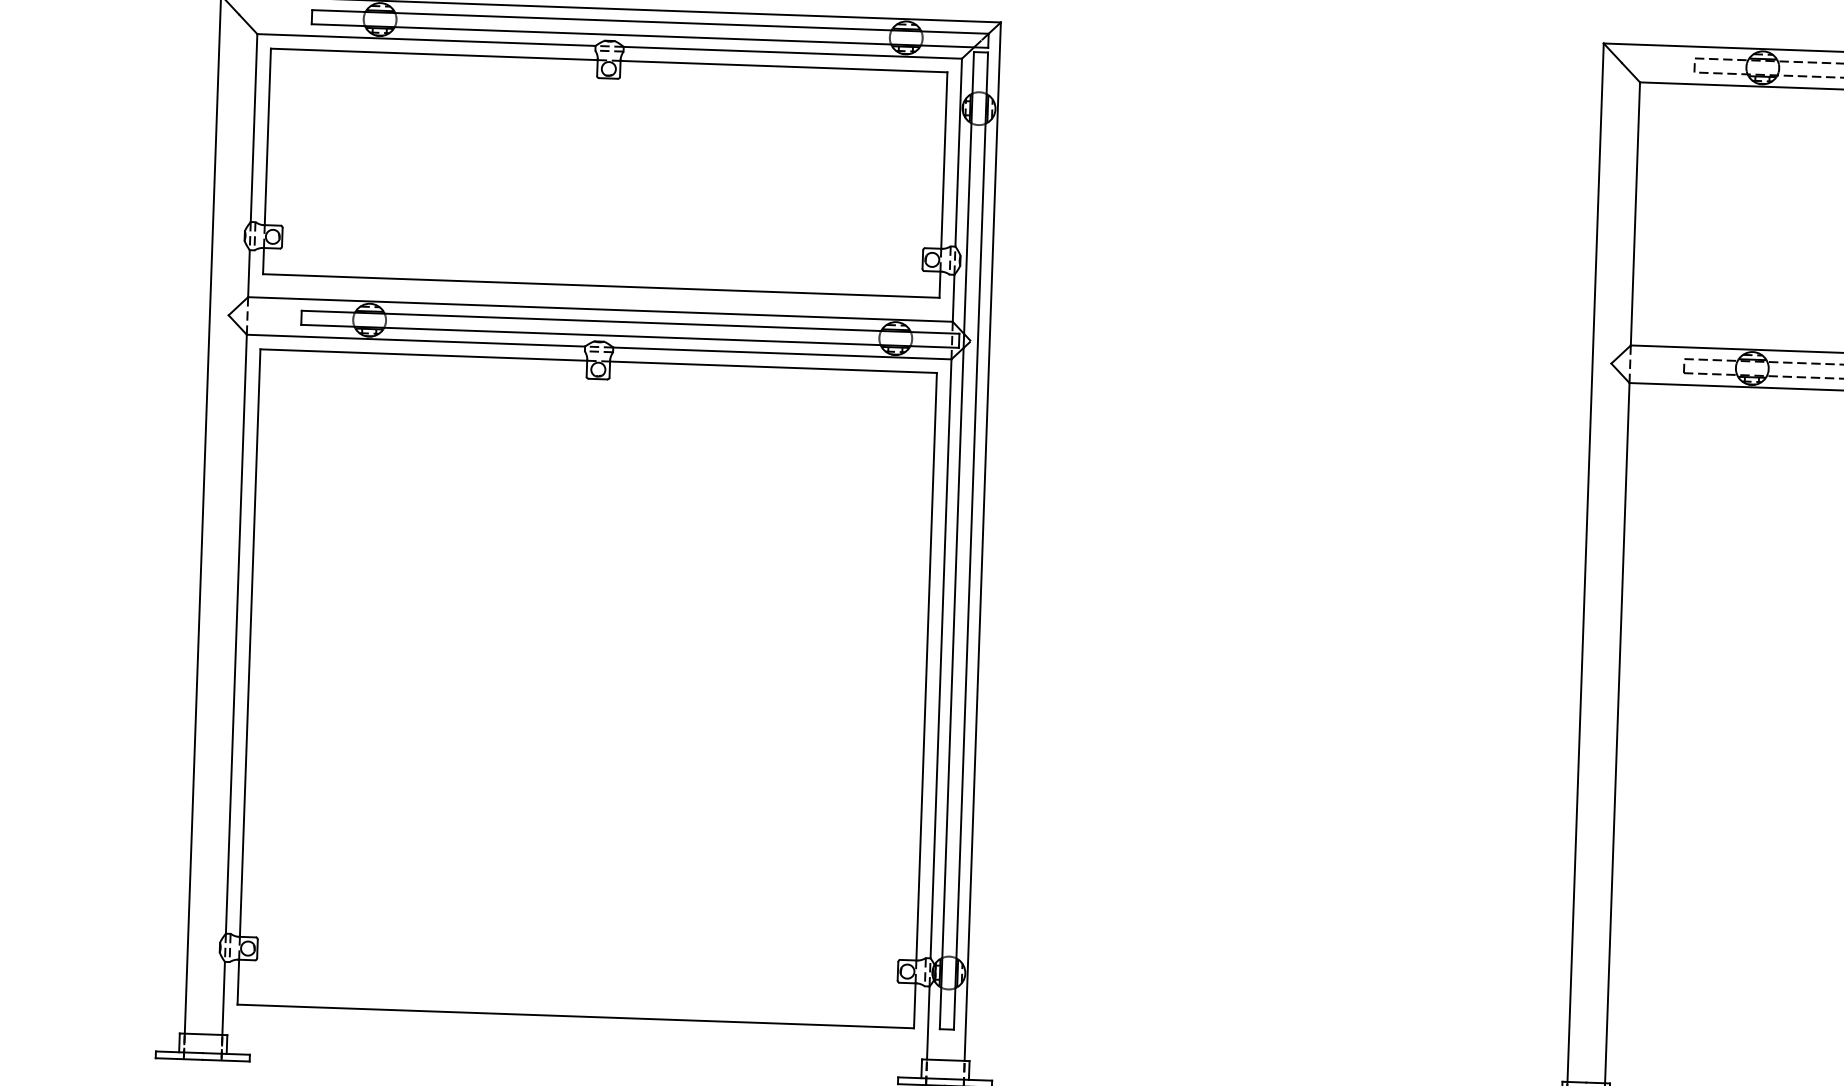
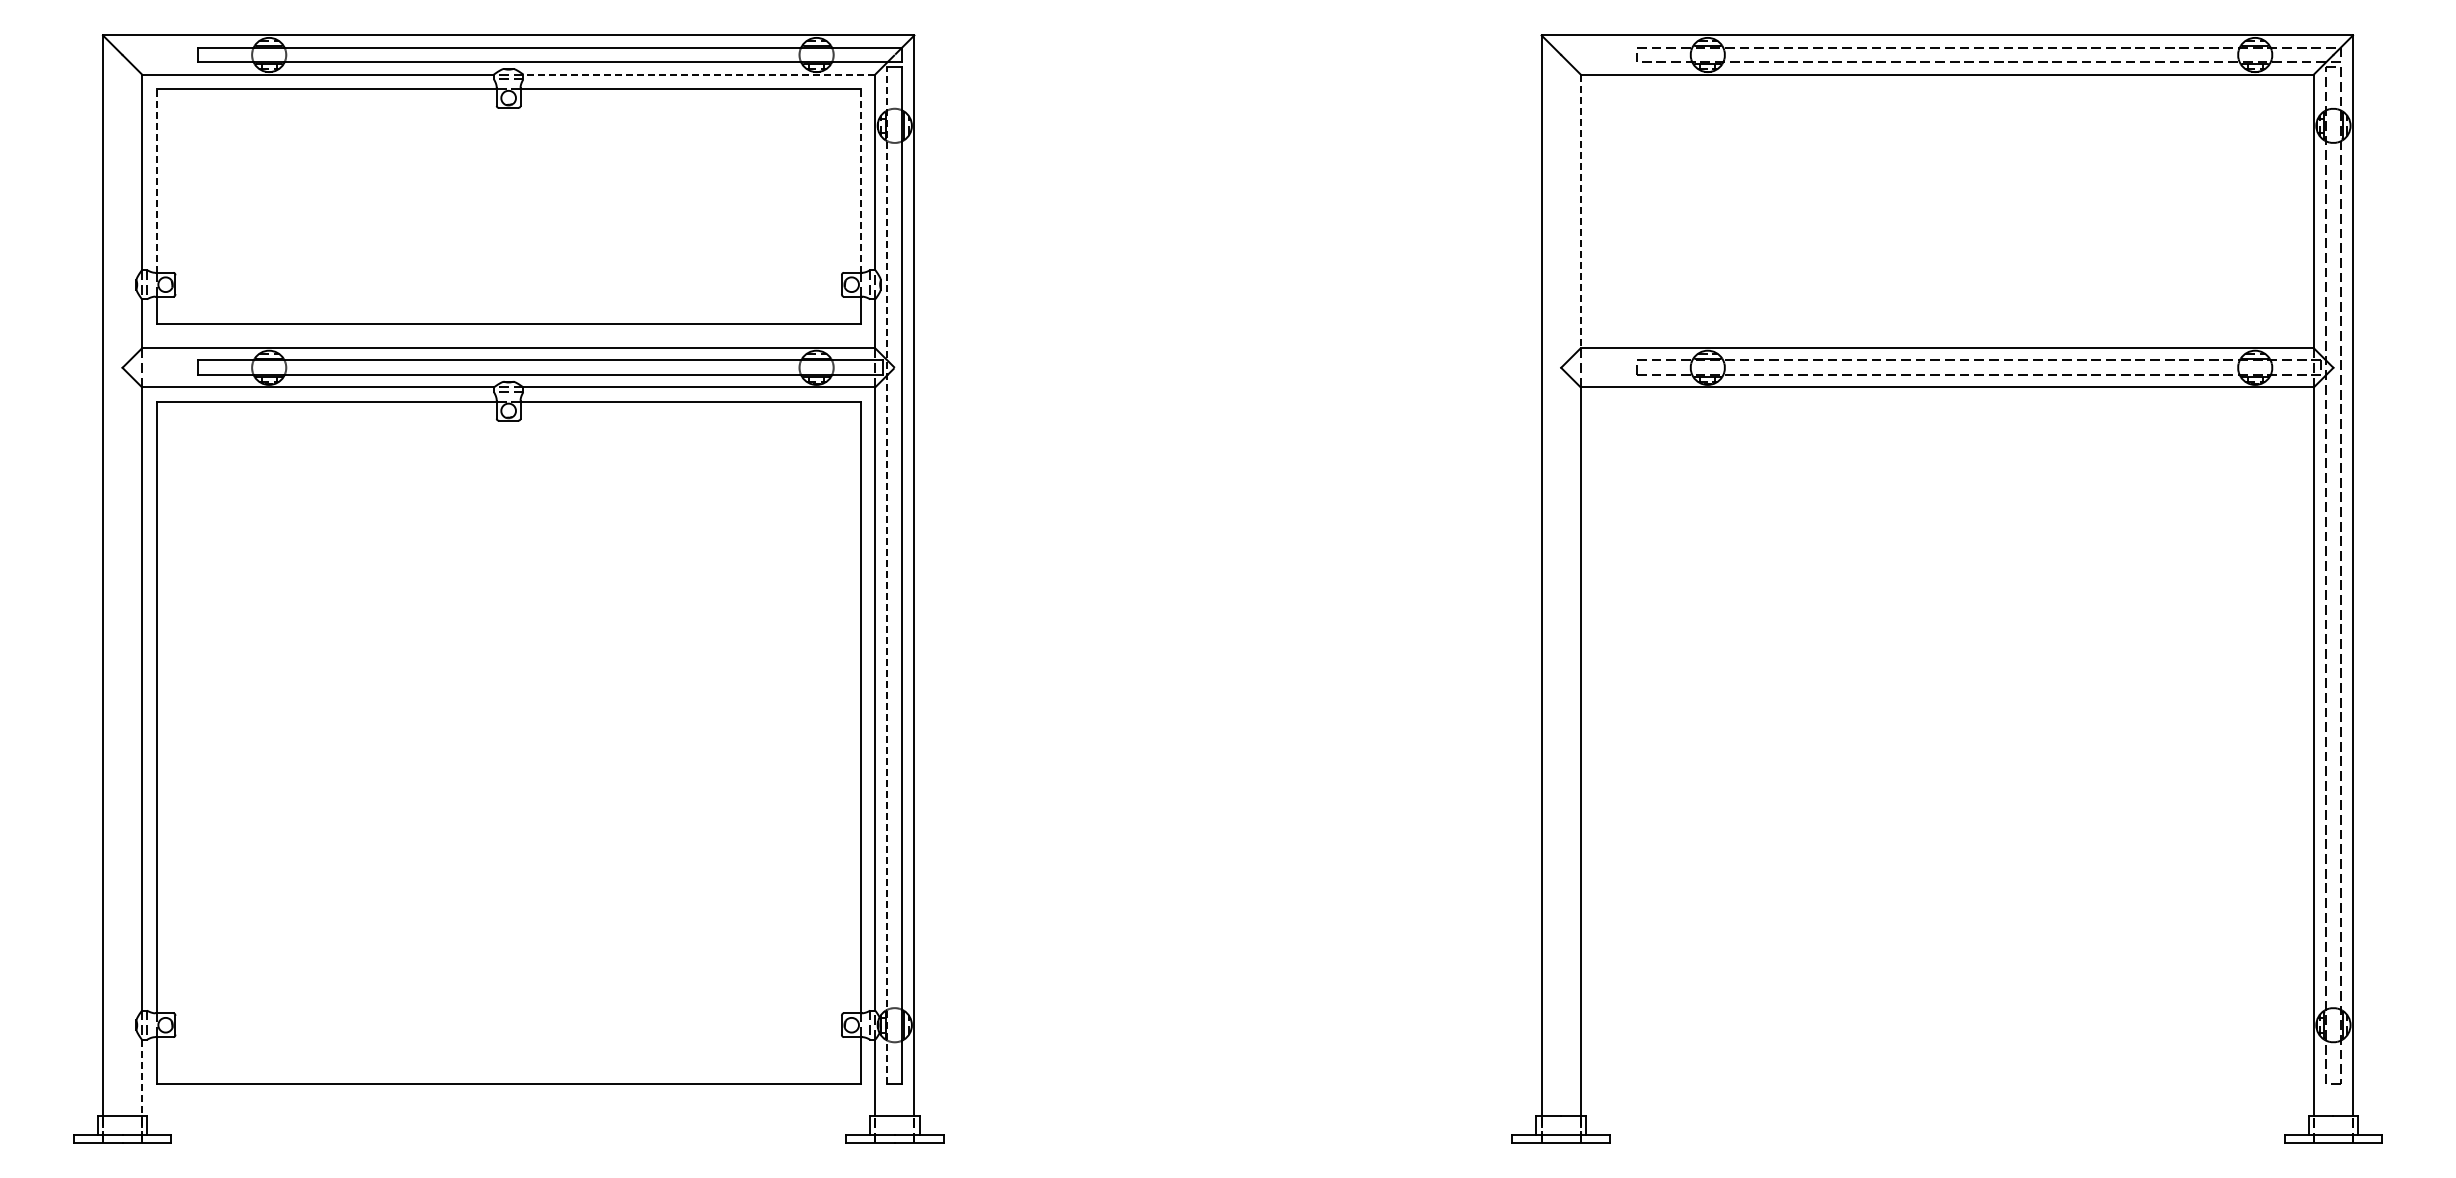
line: (793, 52) -> (699, 74), solid -> dashed
line: (267, 137) -> (156, 181), solid -> dashed
line: (944, 160) -> (860, 181), solid -> dashed
line: (1635, 213) -> (1580, 211), solid -> dashed
line: (956, 540) -> (887, 575), solid -> dashed
line: (224, 999) -> (142, 1078), solid -> dashed

